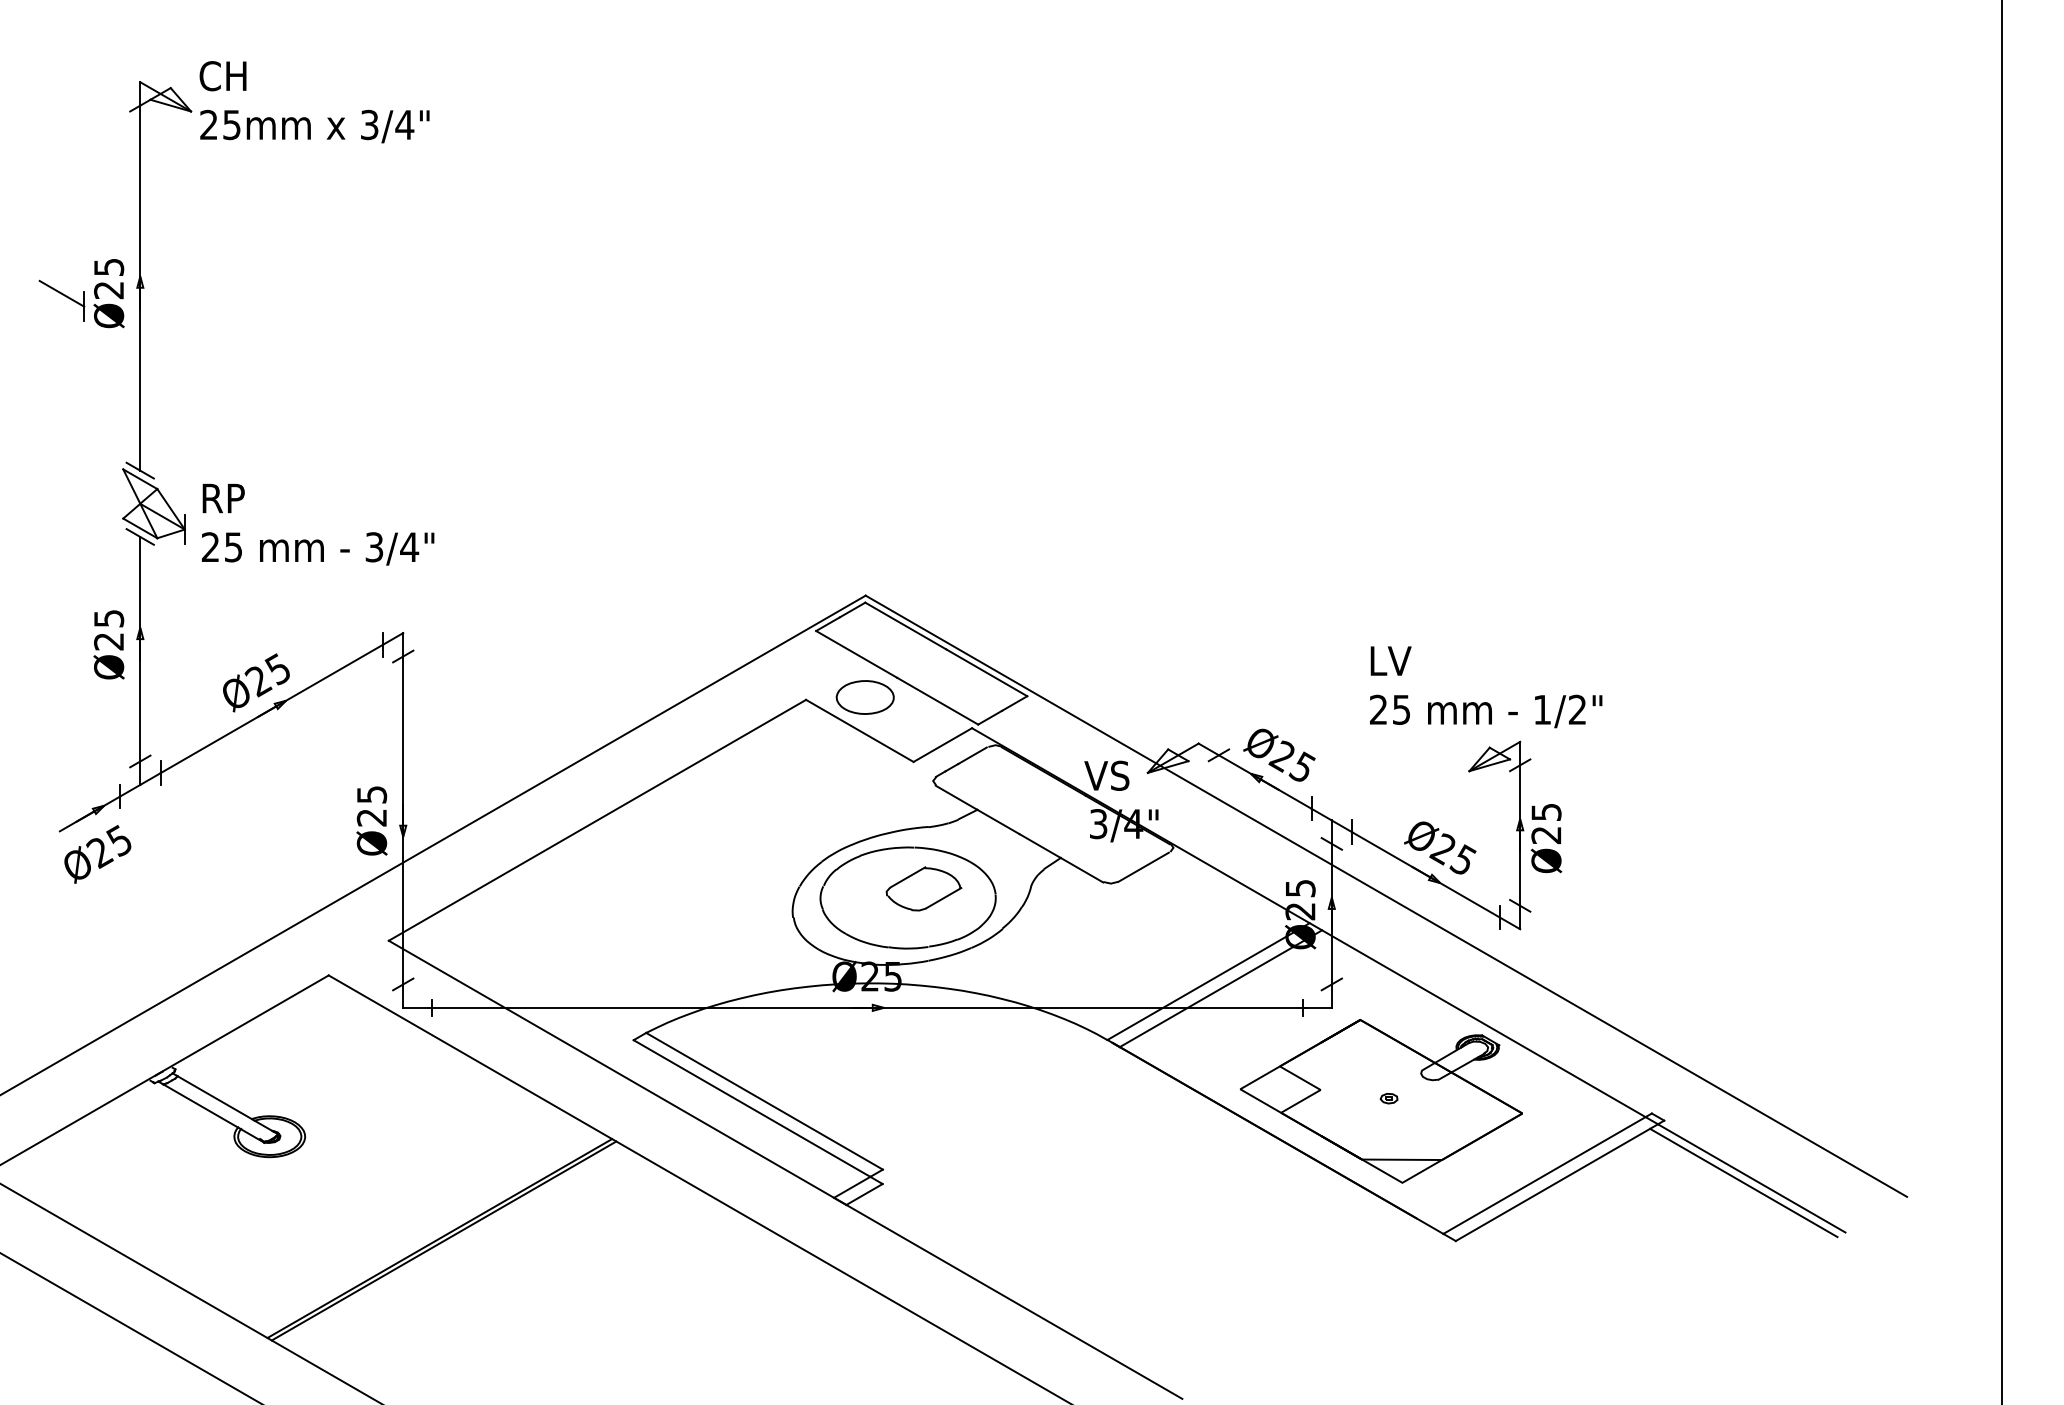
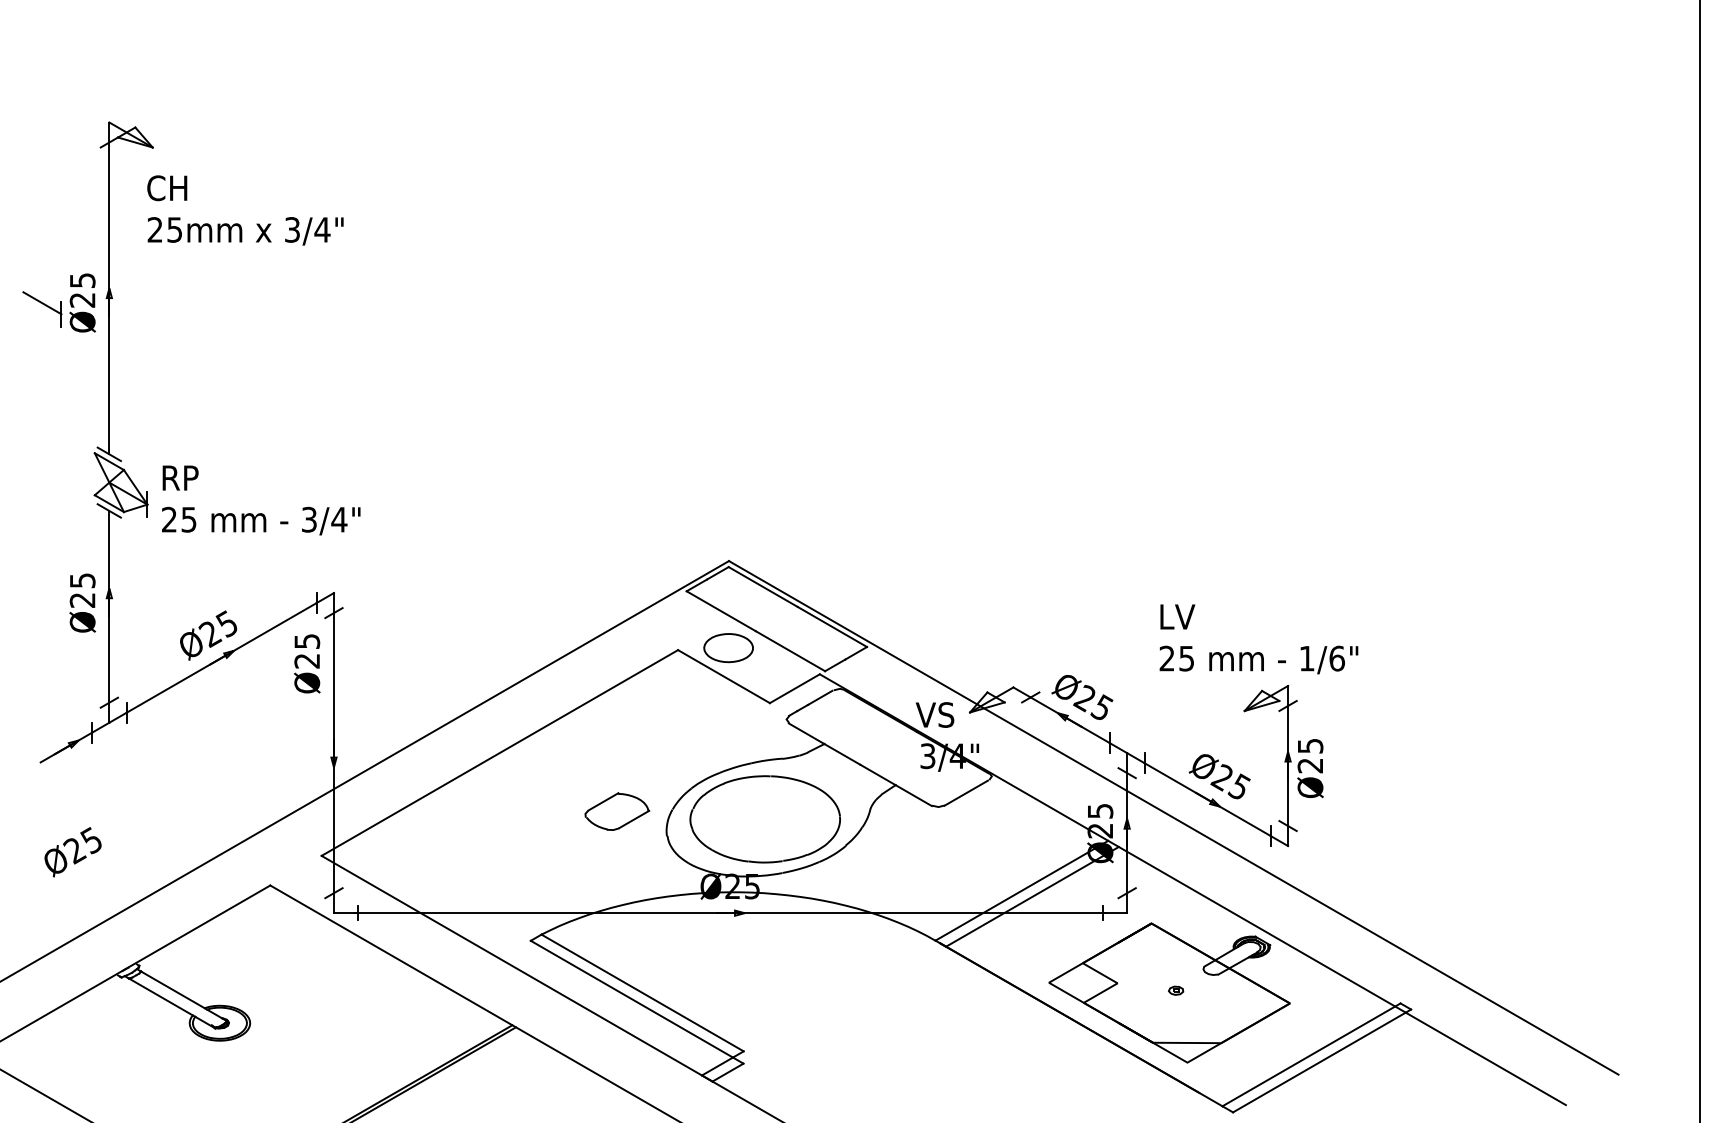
text: (314, 102) -> (245, 210), moved
text: (1577, 709) -> (1337, 658), 1/2" -> 1/6"
text: (371, 820) -> (306, 663), moved
text: (97, 854) -> (72, 852), moved
part: (923, 888) -> (616, 811), moved
line: (1743, 1182) -> (1478, 1062), removed

